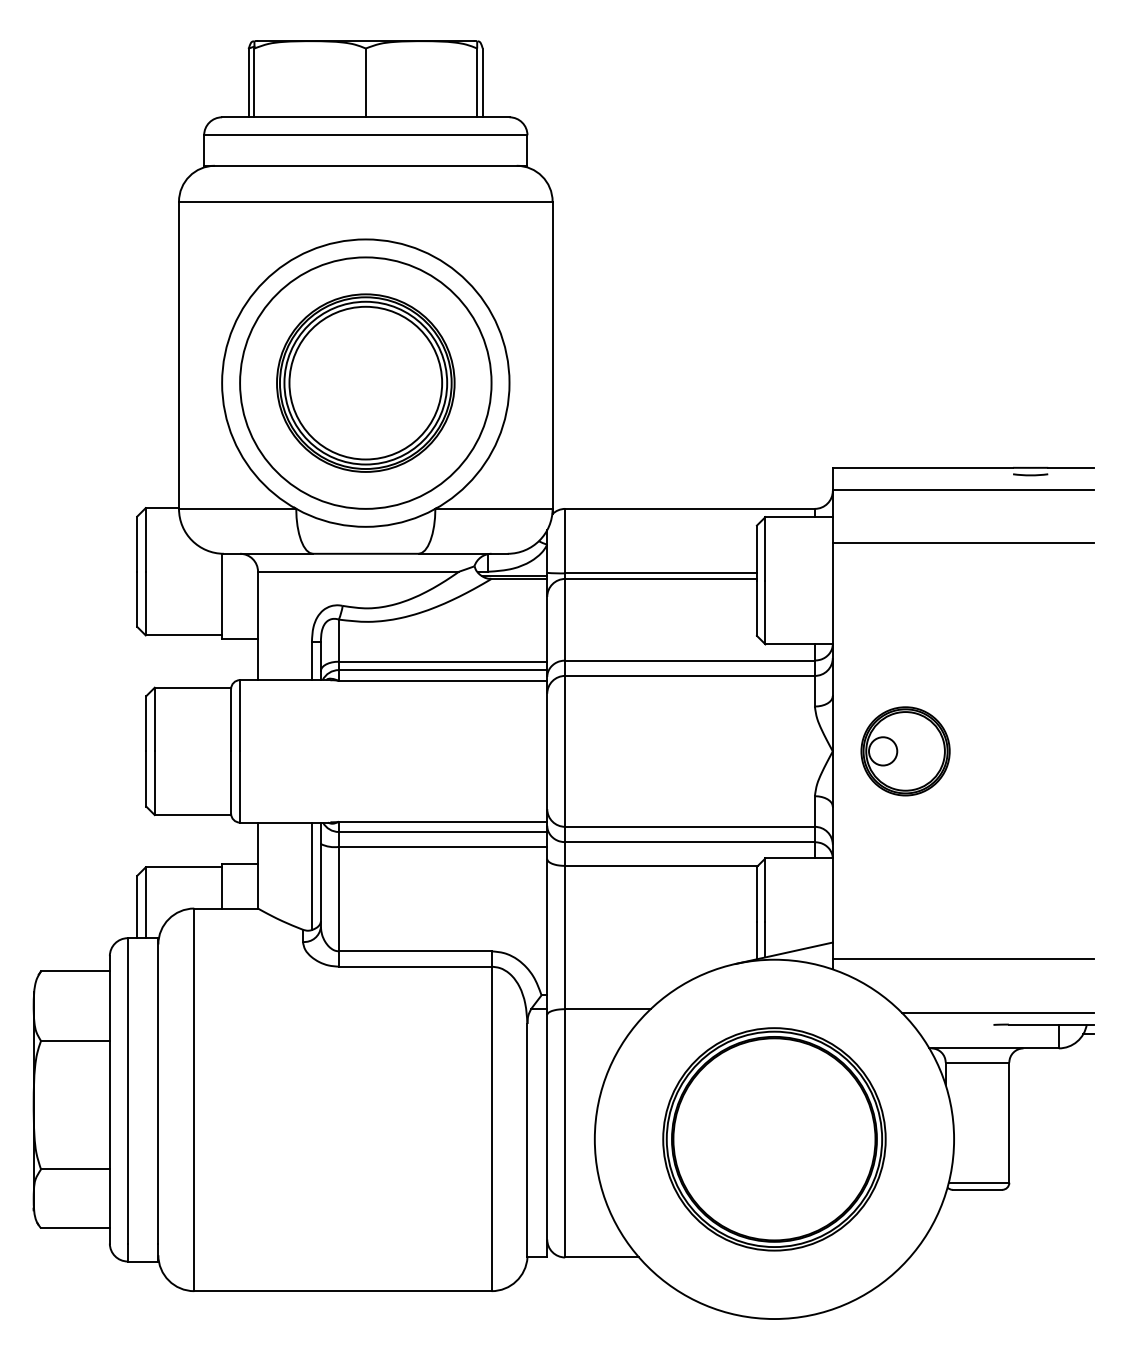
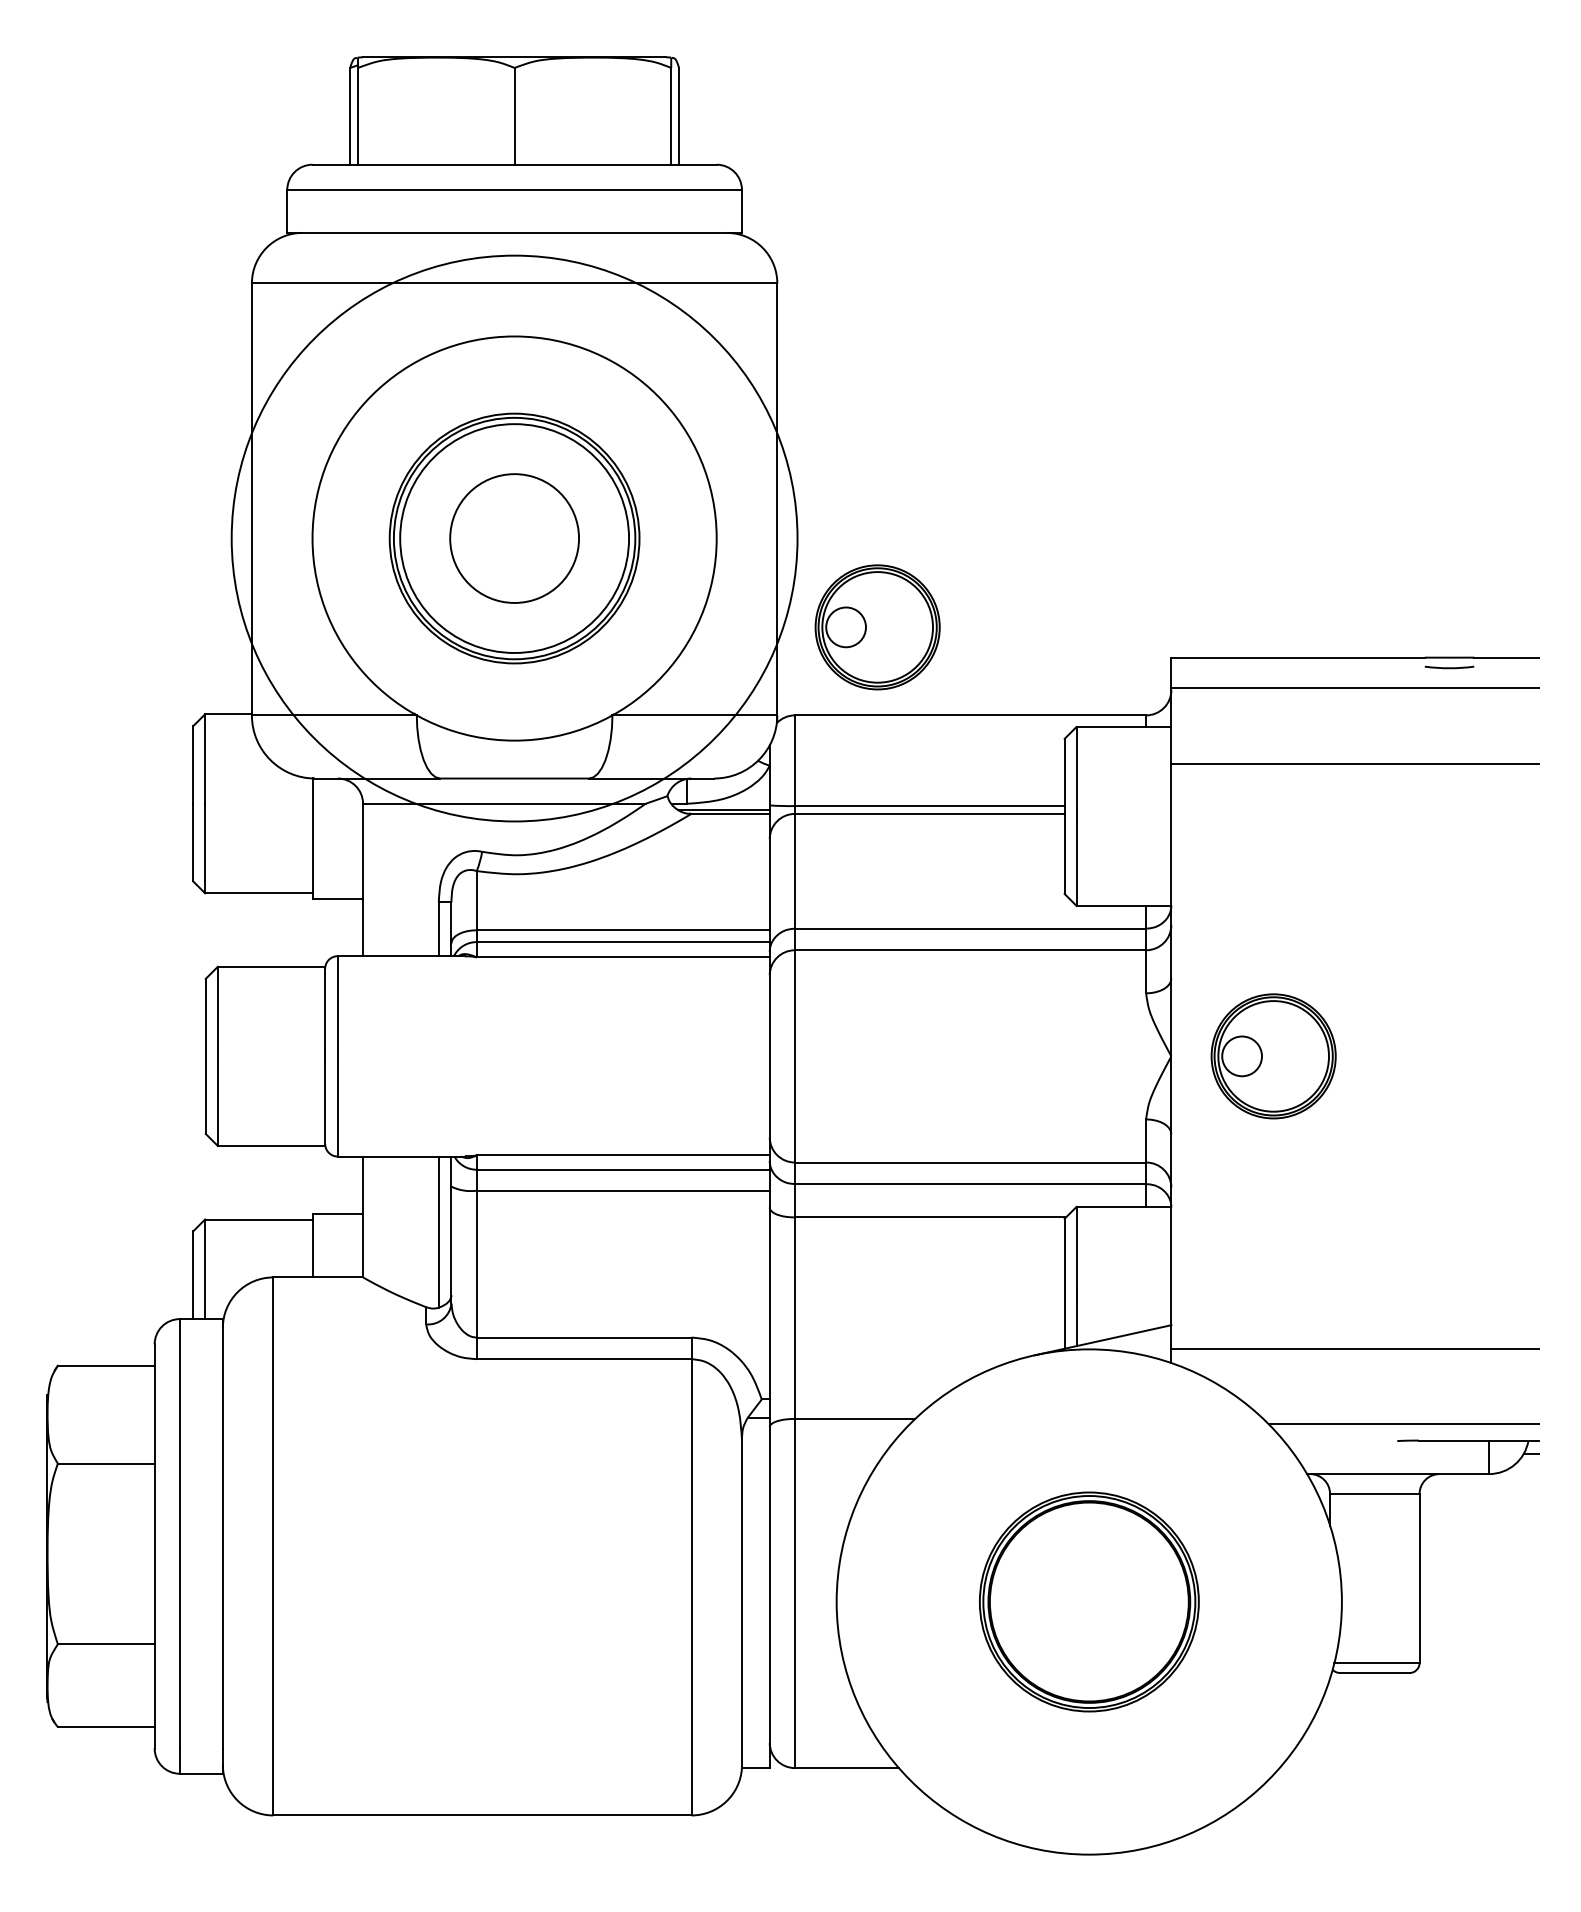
circle: (365, 383) -> (514, 538), size x0.6
circle: (365, 383) -> (514, 538), size x1.6
part: (623, 446) -> (877, 627), added
part: (774, 1139) -> (1089, 1601), size x0.7

